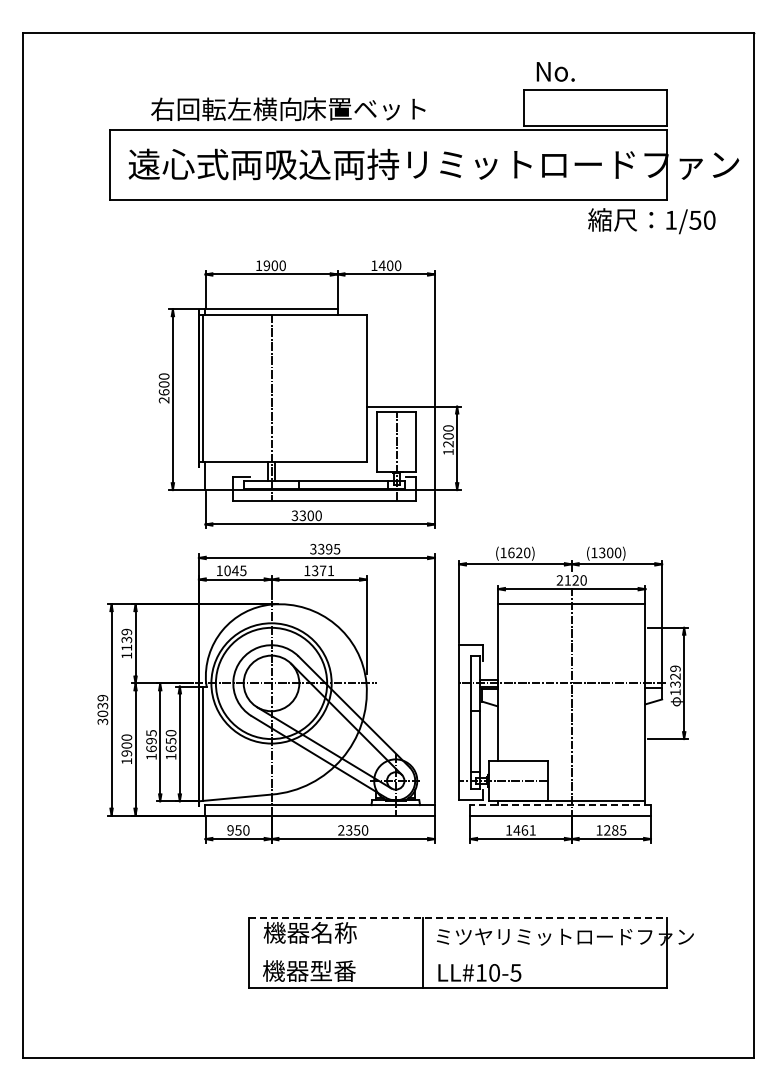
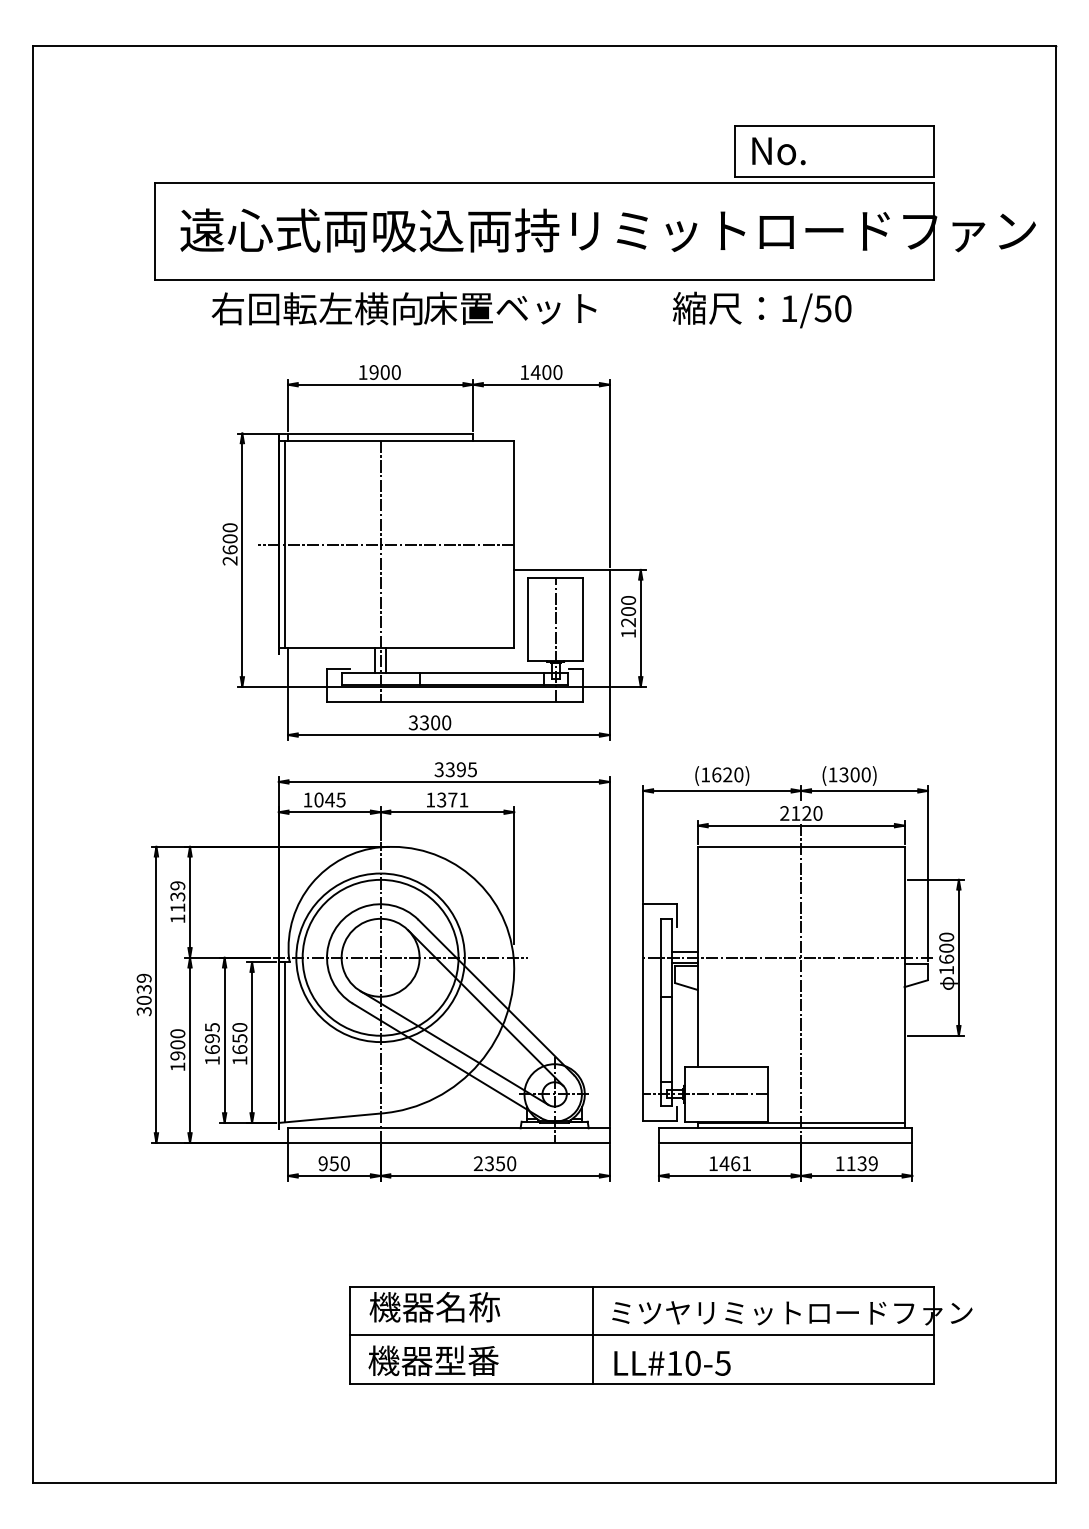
text: (555, 71) -> (778, 150), moved
text: (288, 109) -> (404, 309), moved
text: (651, 221) -> (761, 310), moved
line: (274, 388) -> (384, 544), added
text: (675, 676) -> (946, 948), 1329 -> 1600
line: (560, 805) -> (785, 1128), dashed -> solid
text: (615, 830) -> (862, 1163), 1285 -> 1139
line: (458, 918) -> (642, 1287), dashed -> solid
line: (457, 952) -> (641, 1334), added

